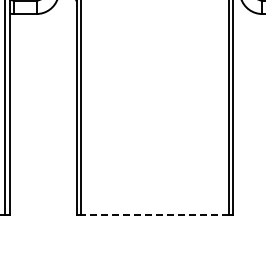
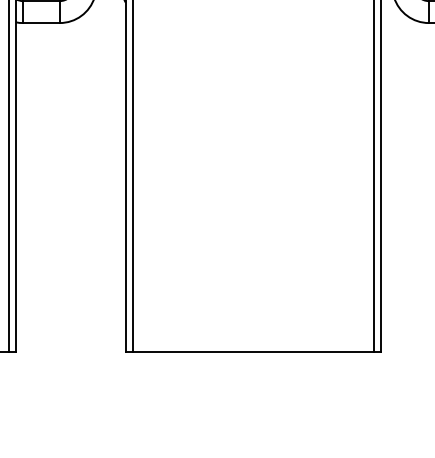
line: (155, 215) -> (254, 352), dashed -> solid

